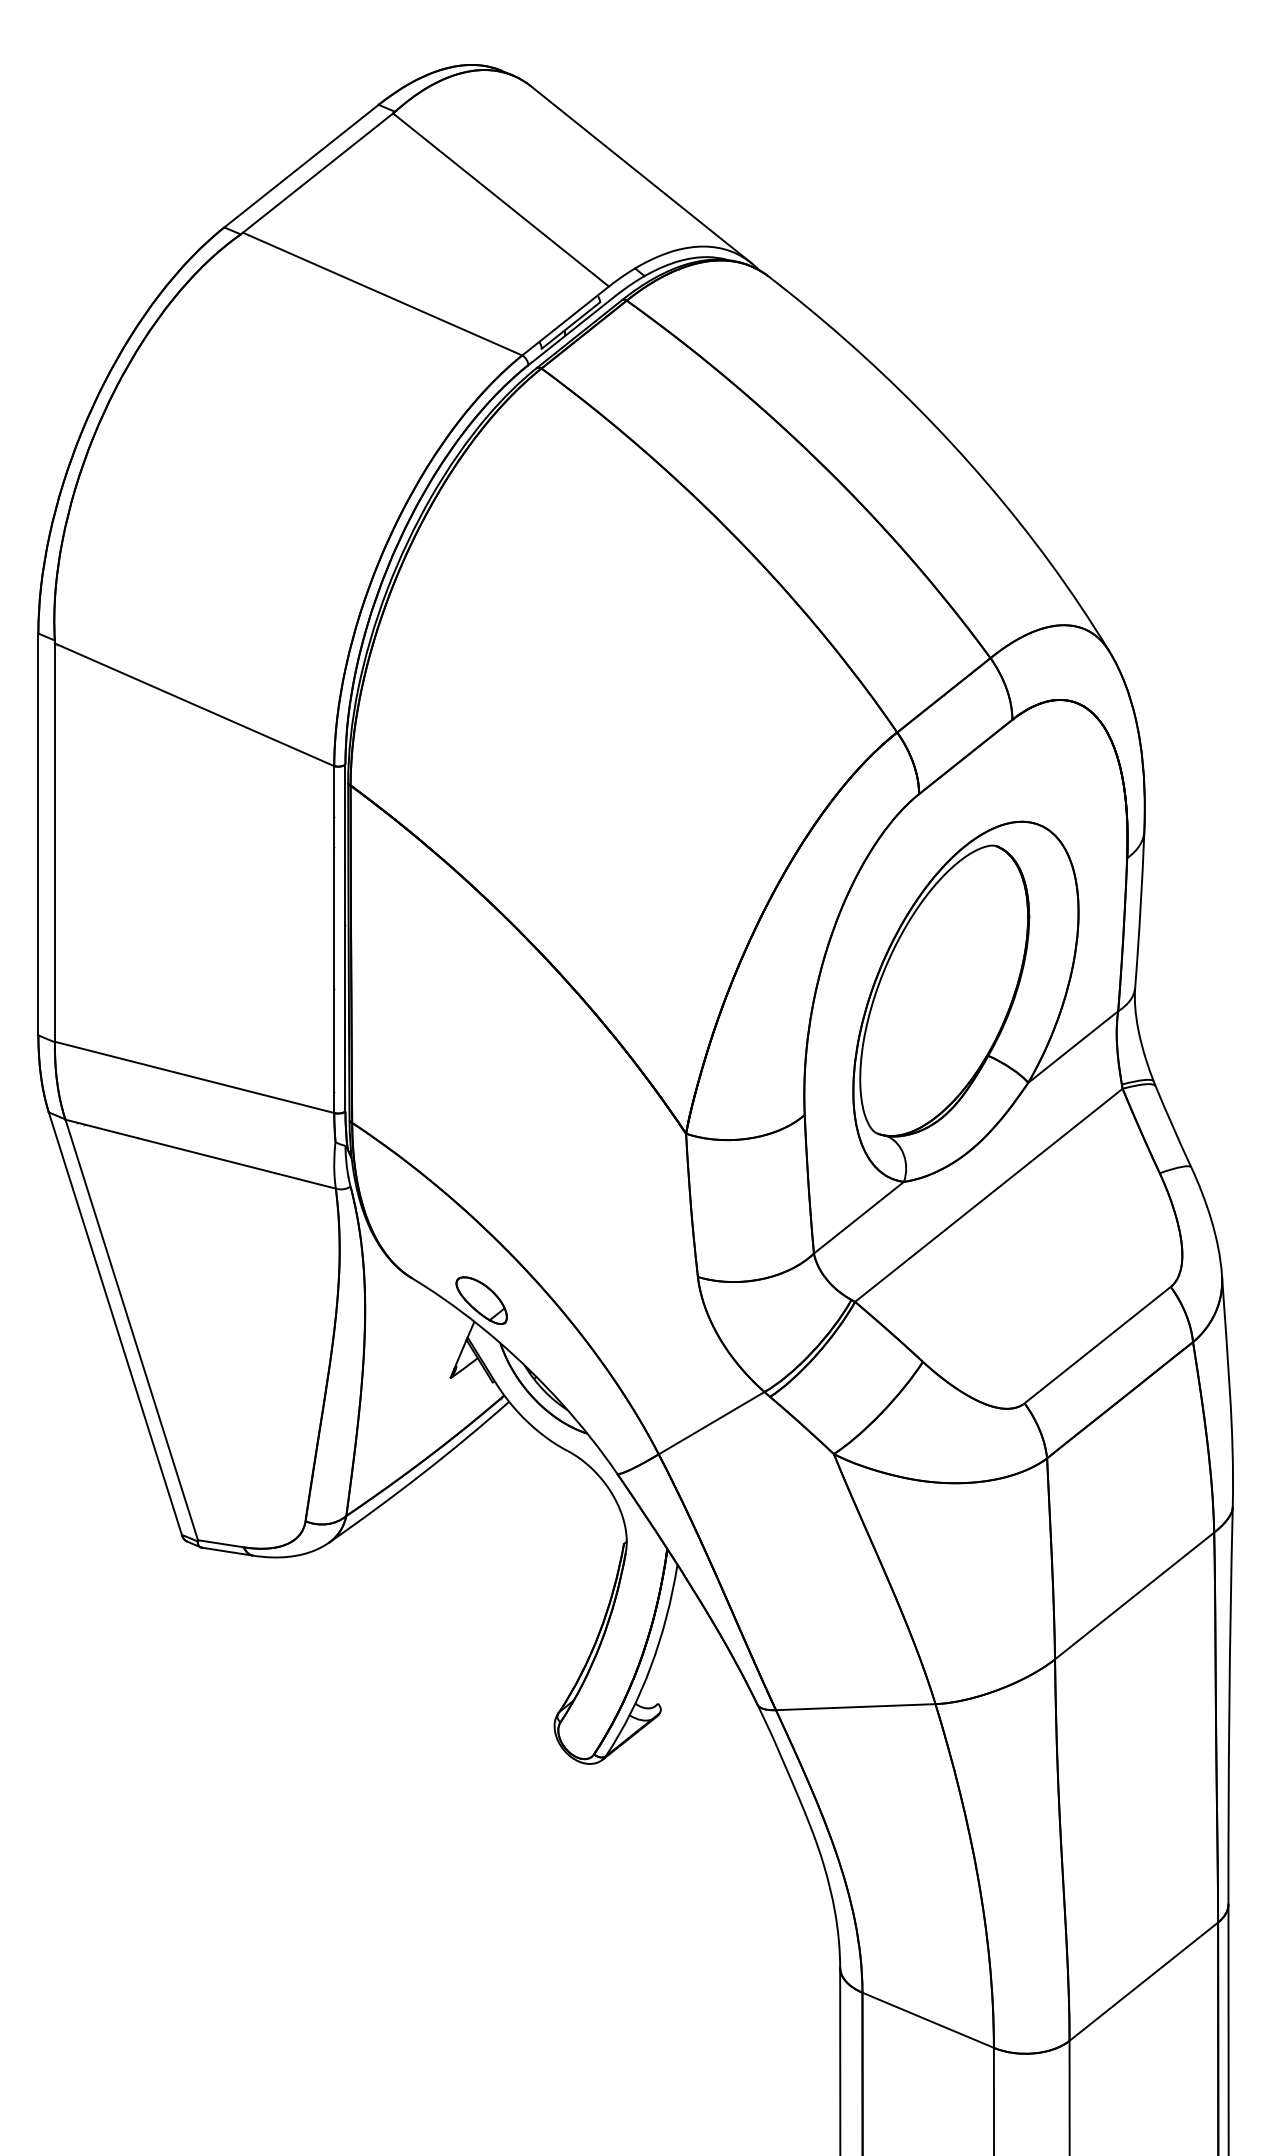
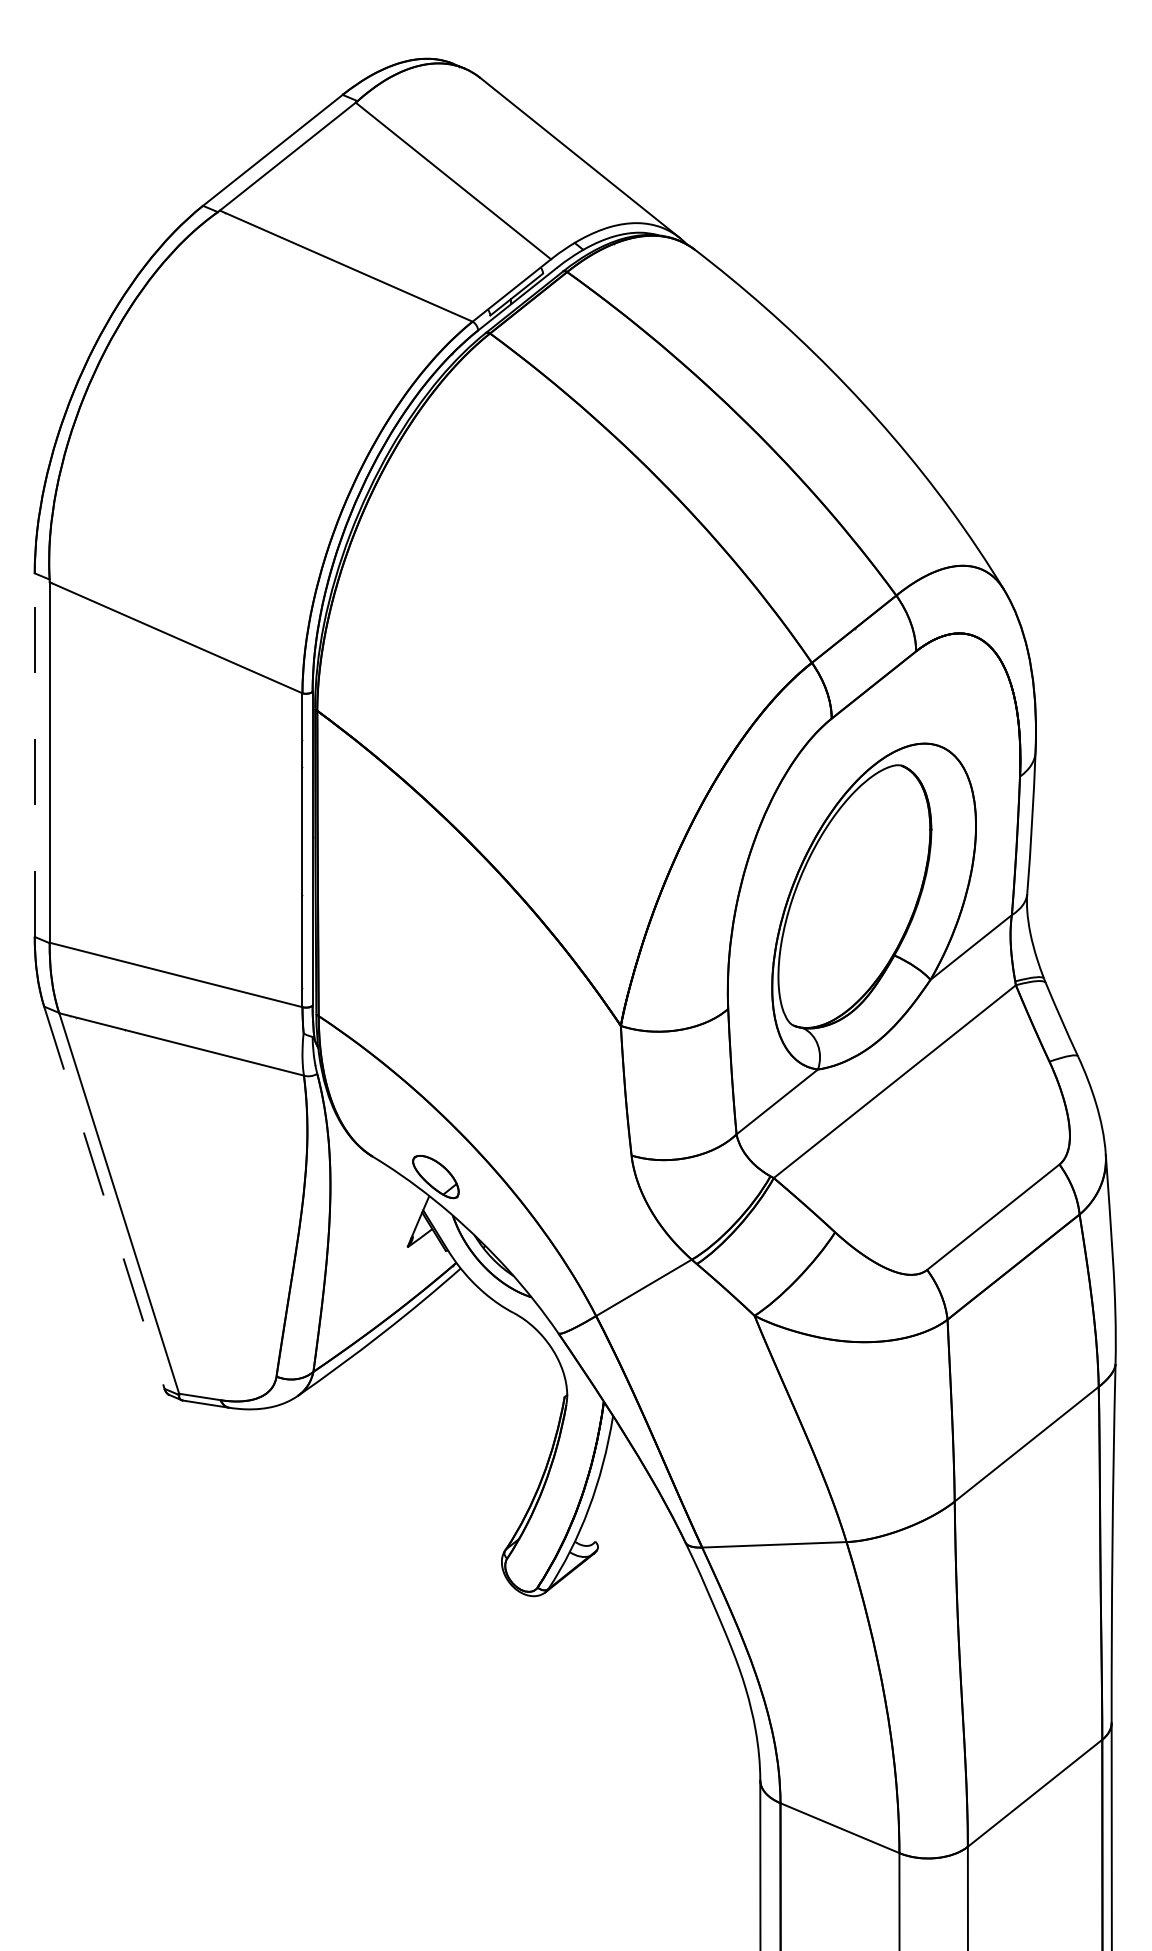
line: (38, 834) -> (34, 755), solid -> dashed
line: (115, 1324) -> (104, 1198), solid -> dashed

